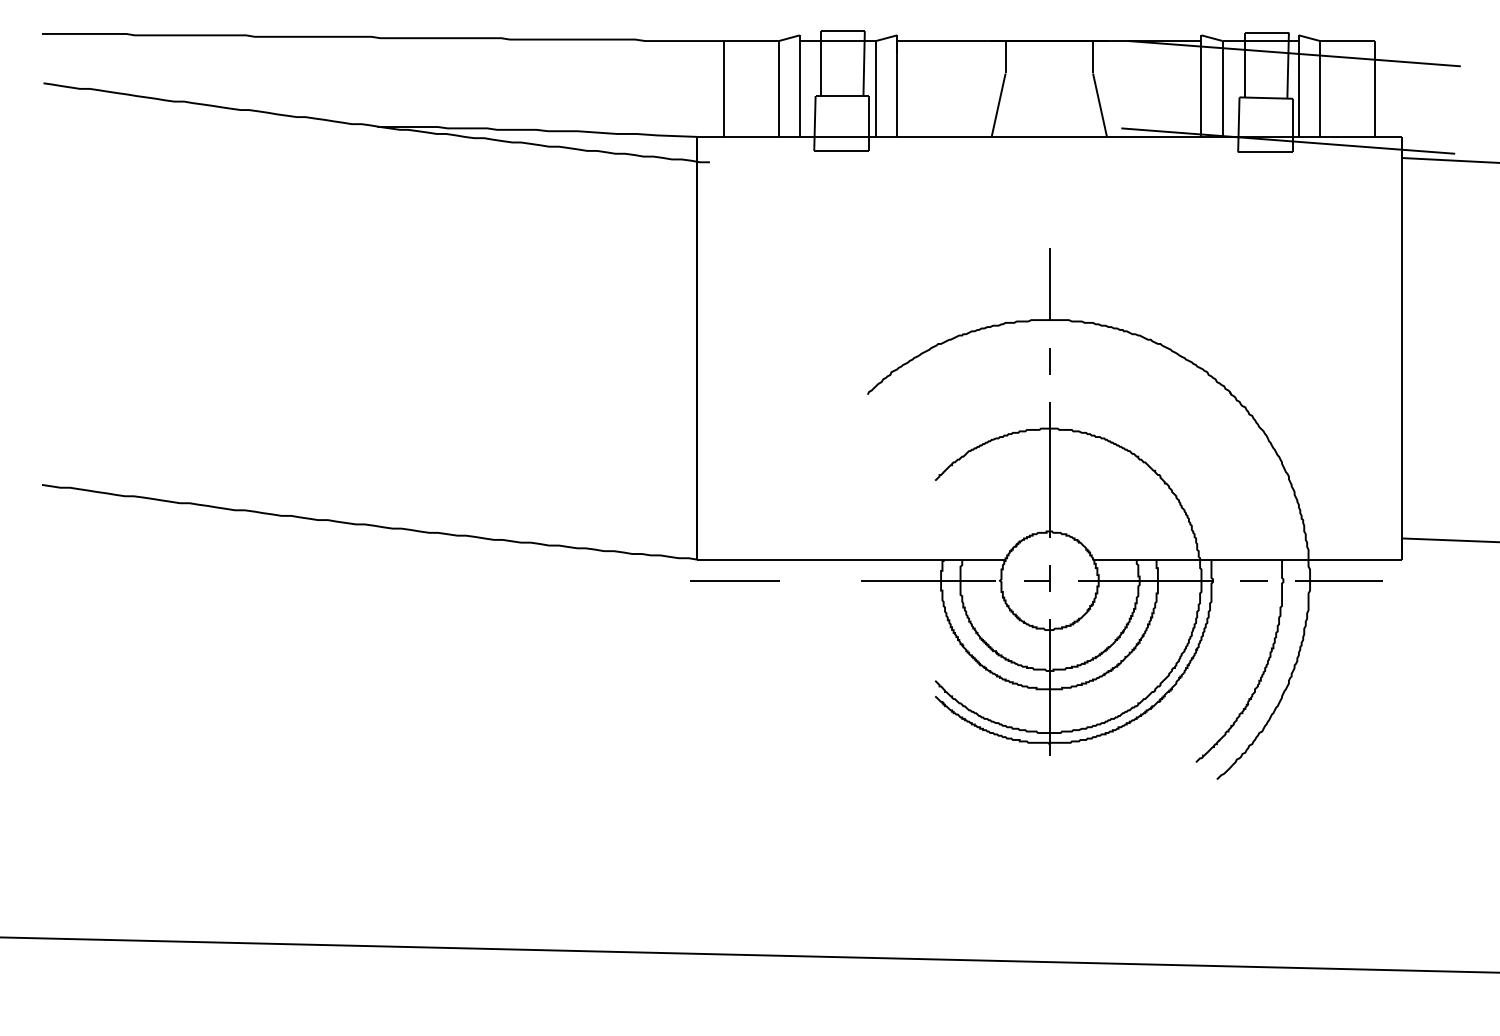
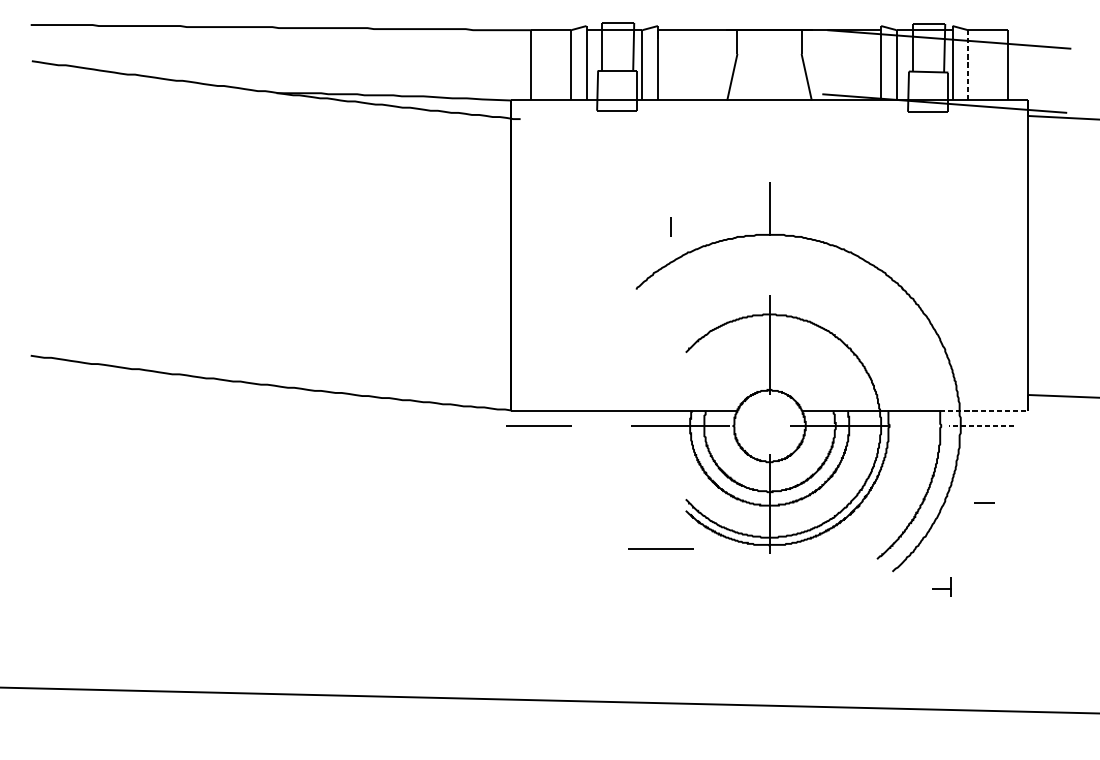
line: (1320, 88) -> (968, 65), solid -> dashed
line: (1049, 361) -> (671, 227), moved
line: (1341, 559) -> (983, 410), solid -> dashed
part: (1037, 578) -> (942, 587), moved
line: (1253, 580) -> (984, 502), moved
line: (1338, 580) -> (981, 425), solid -> dashed
line: (900, 748) -> (660, 549), added

